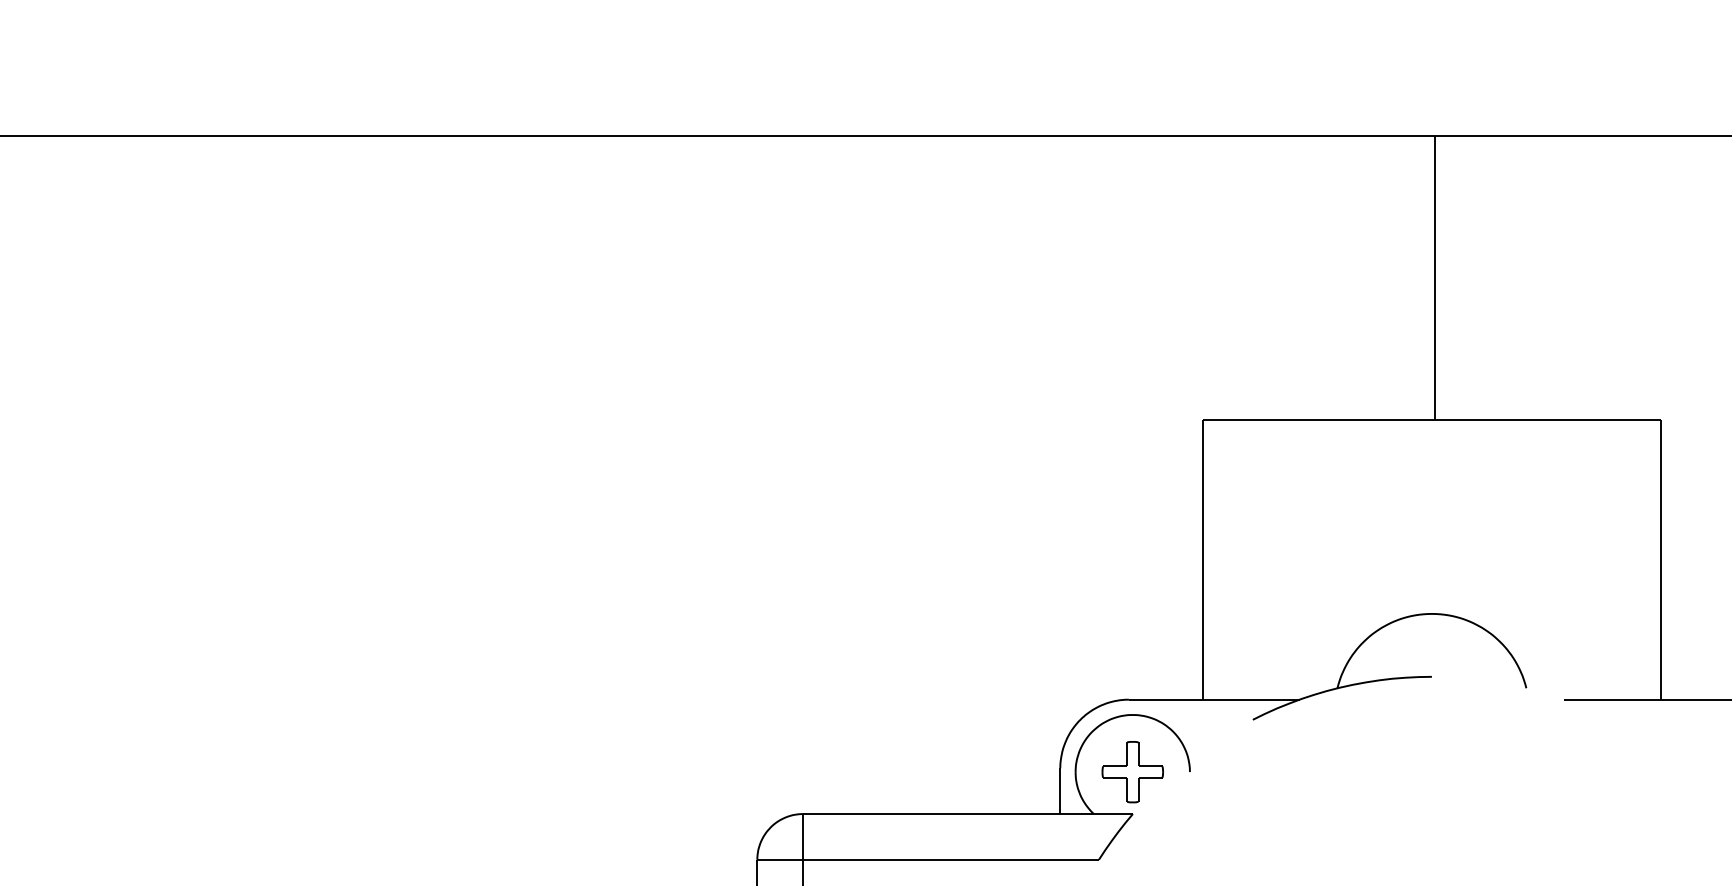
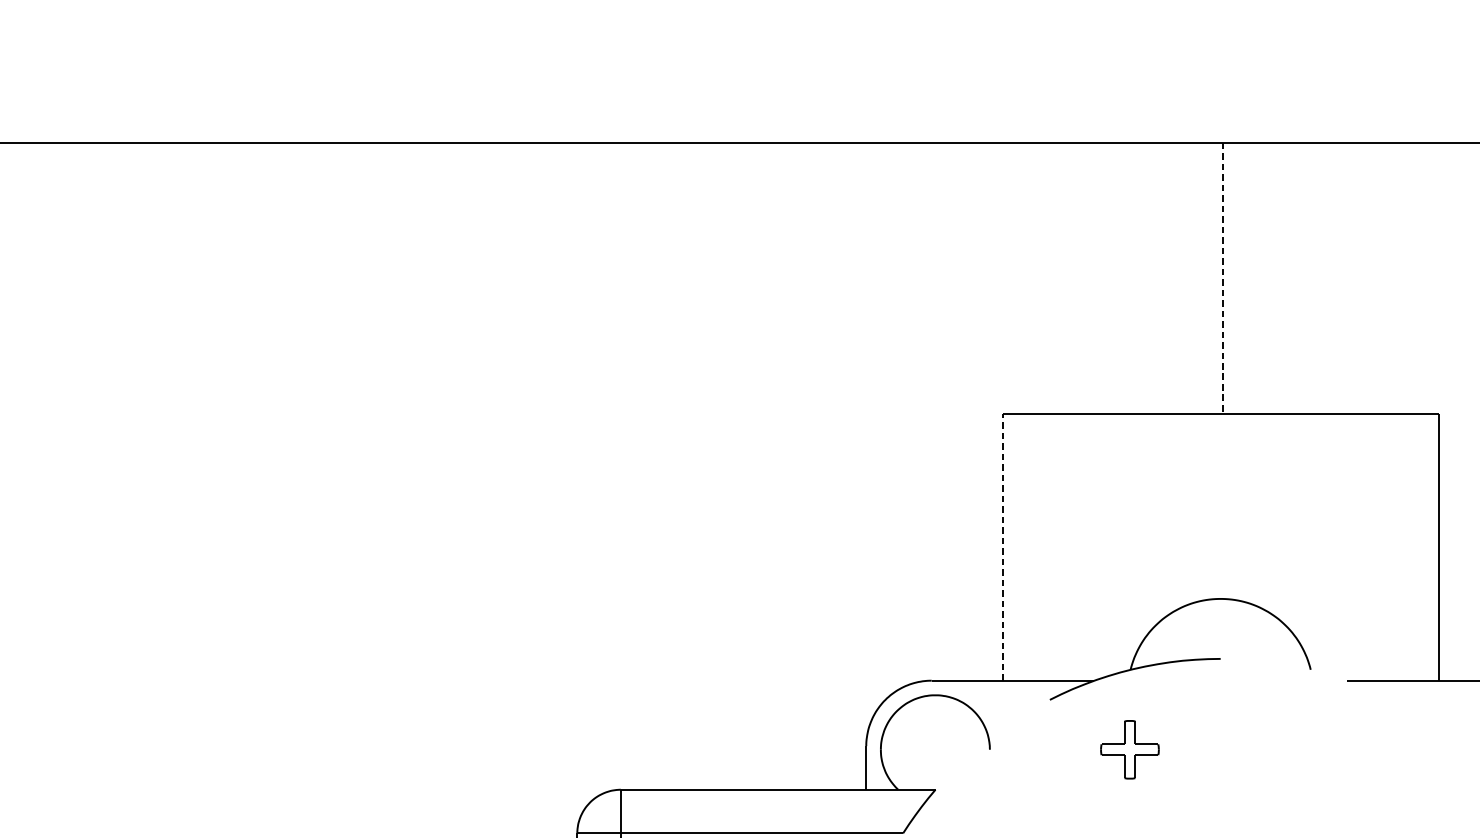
line: (1434, 278) -> (1223, 279), solid -> dashed
line: (1203, 559) -> (1002, 547), solid -> dashed
part: (1132, 772) -> (1129, 750), moved

